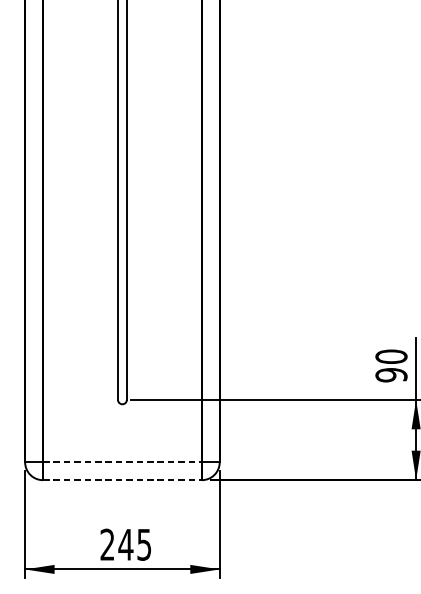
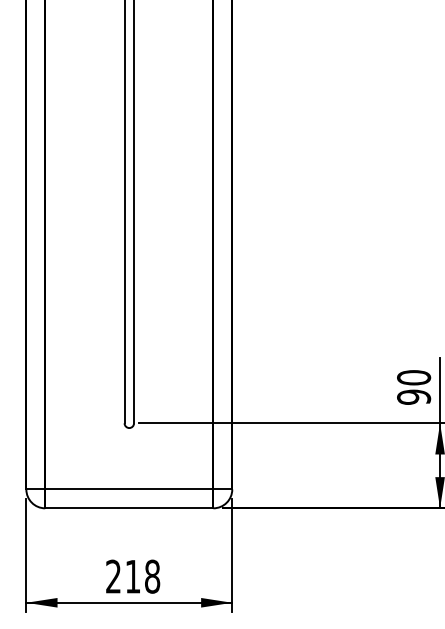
line: (122, 462) -> (129, 489), dashed -> solid
line: (122, 480) -> (129, 508), dashed -> solid
text: (134, 544) -> (142, 576), 245 -> 218

